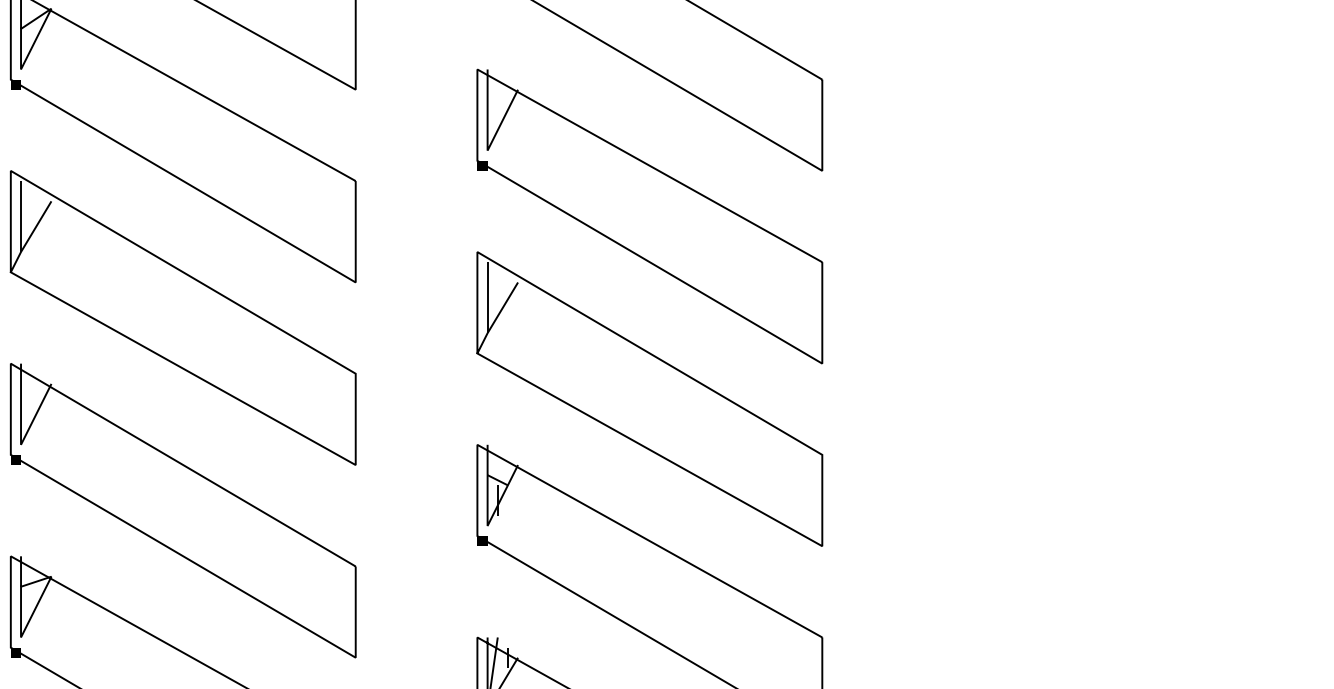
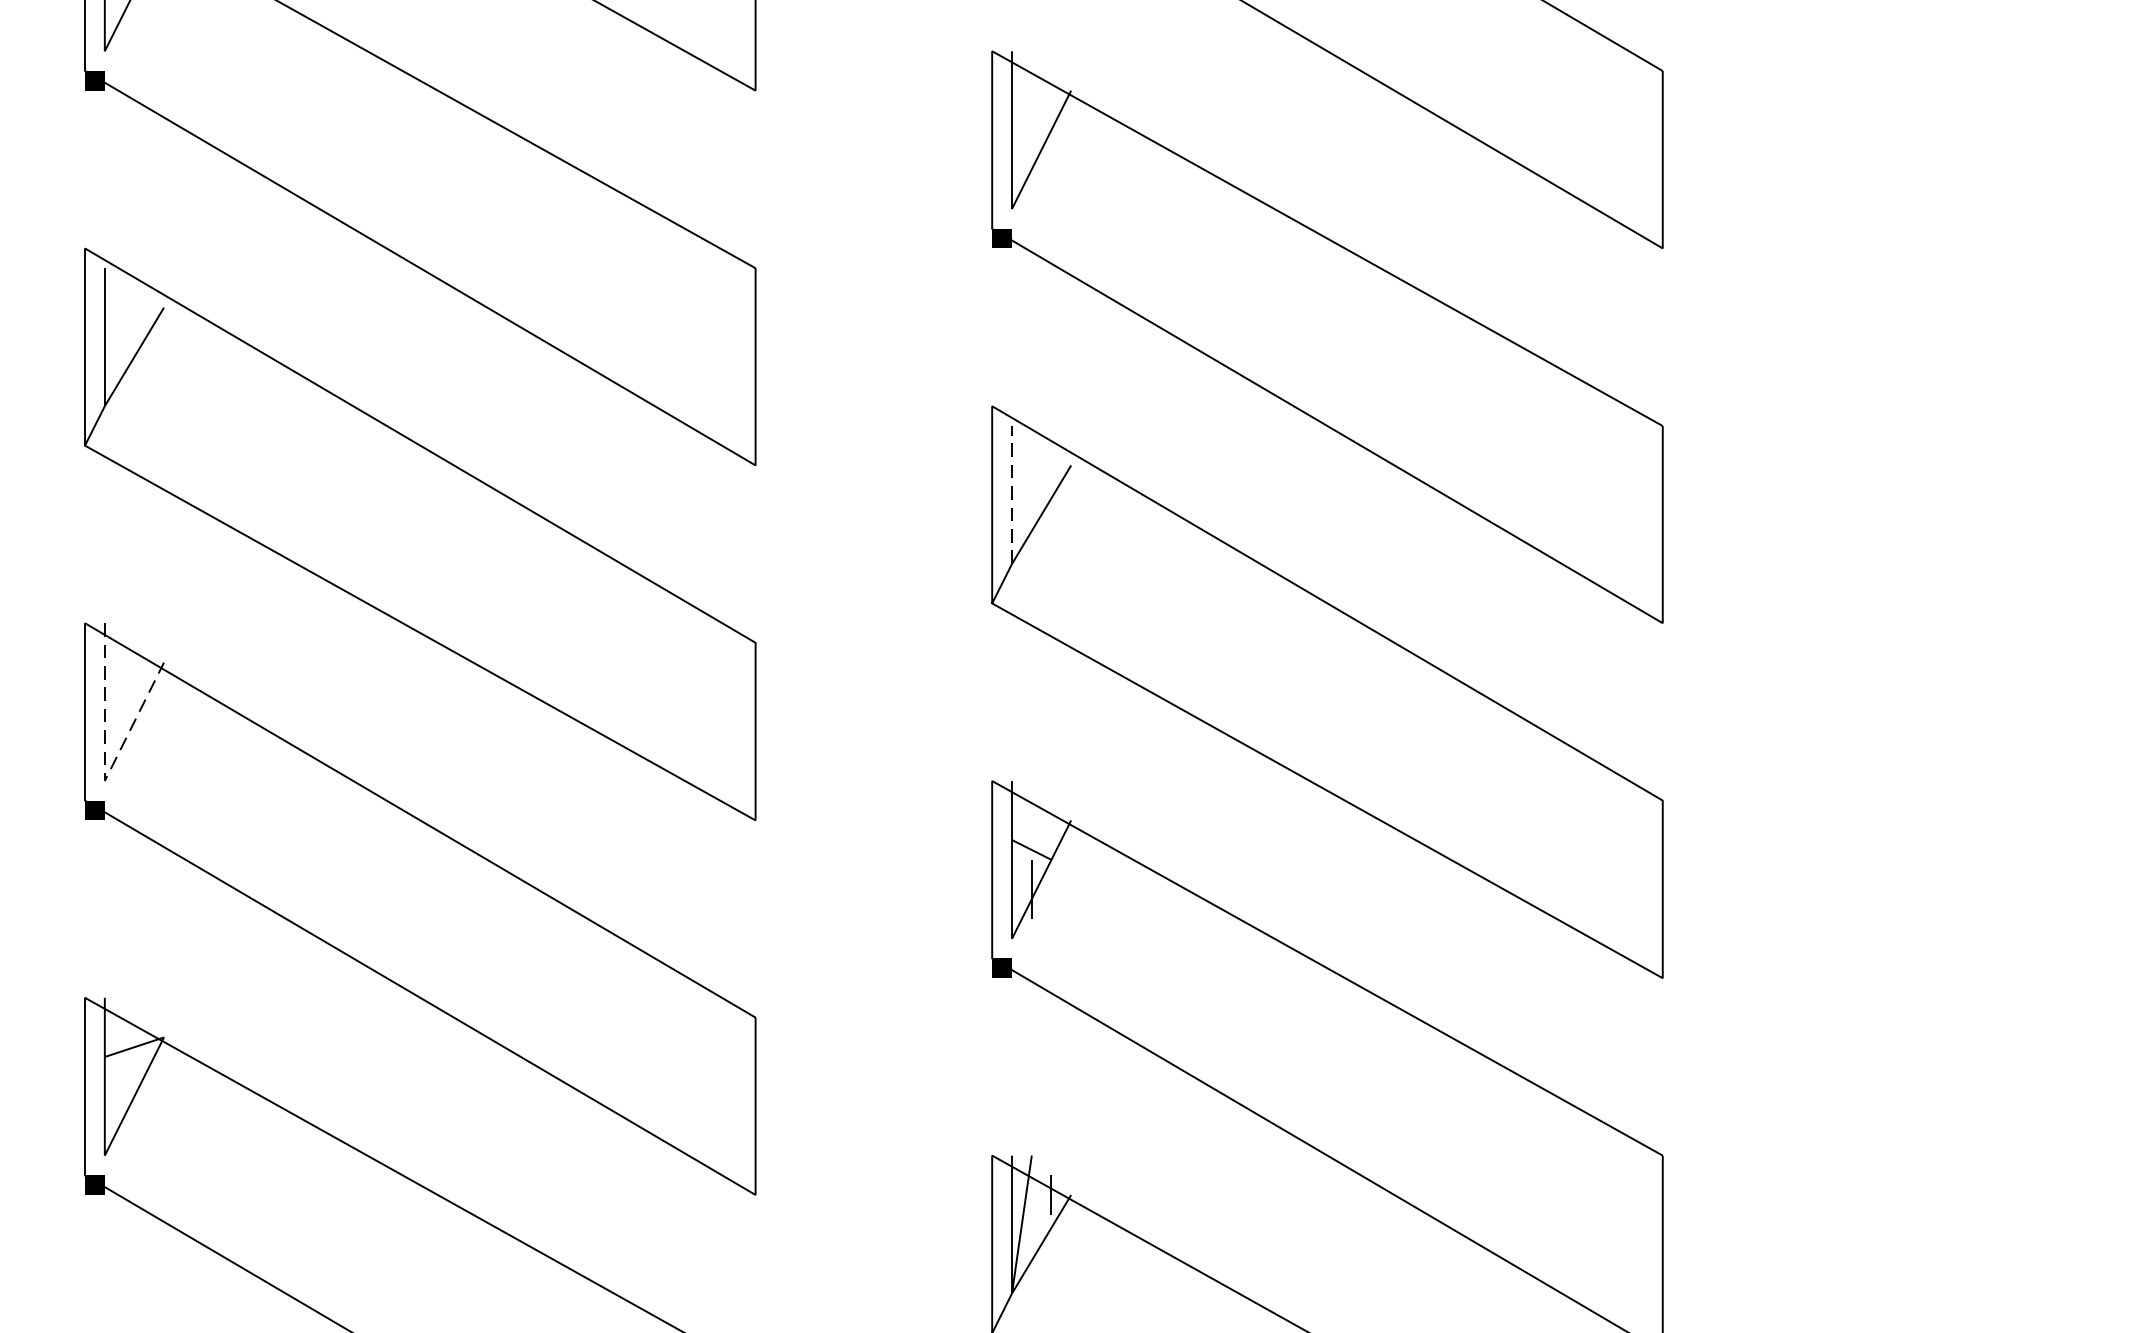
line: (487, 297) -> (1011, 494), solid -> dashed
line: (21, 438) -> (105, 768), solid -> dashed

